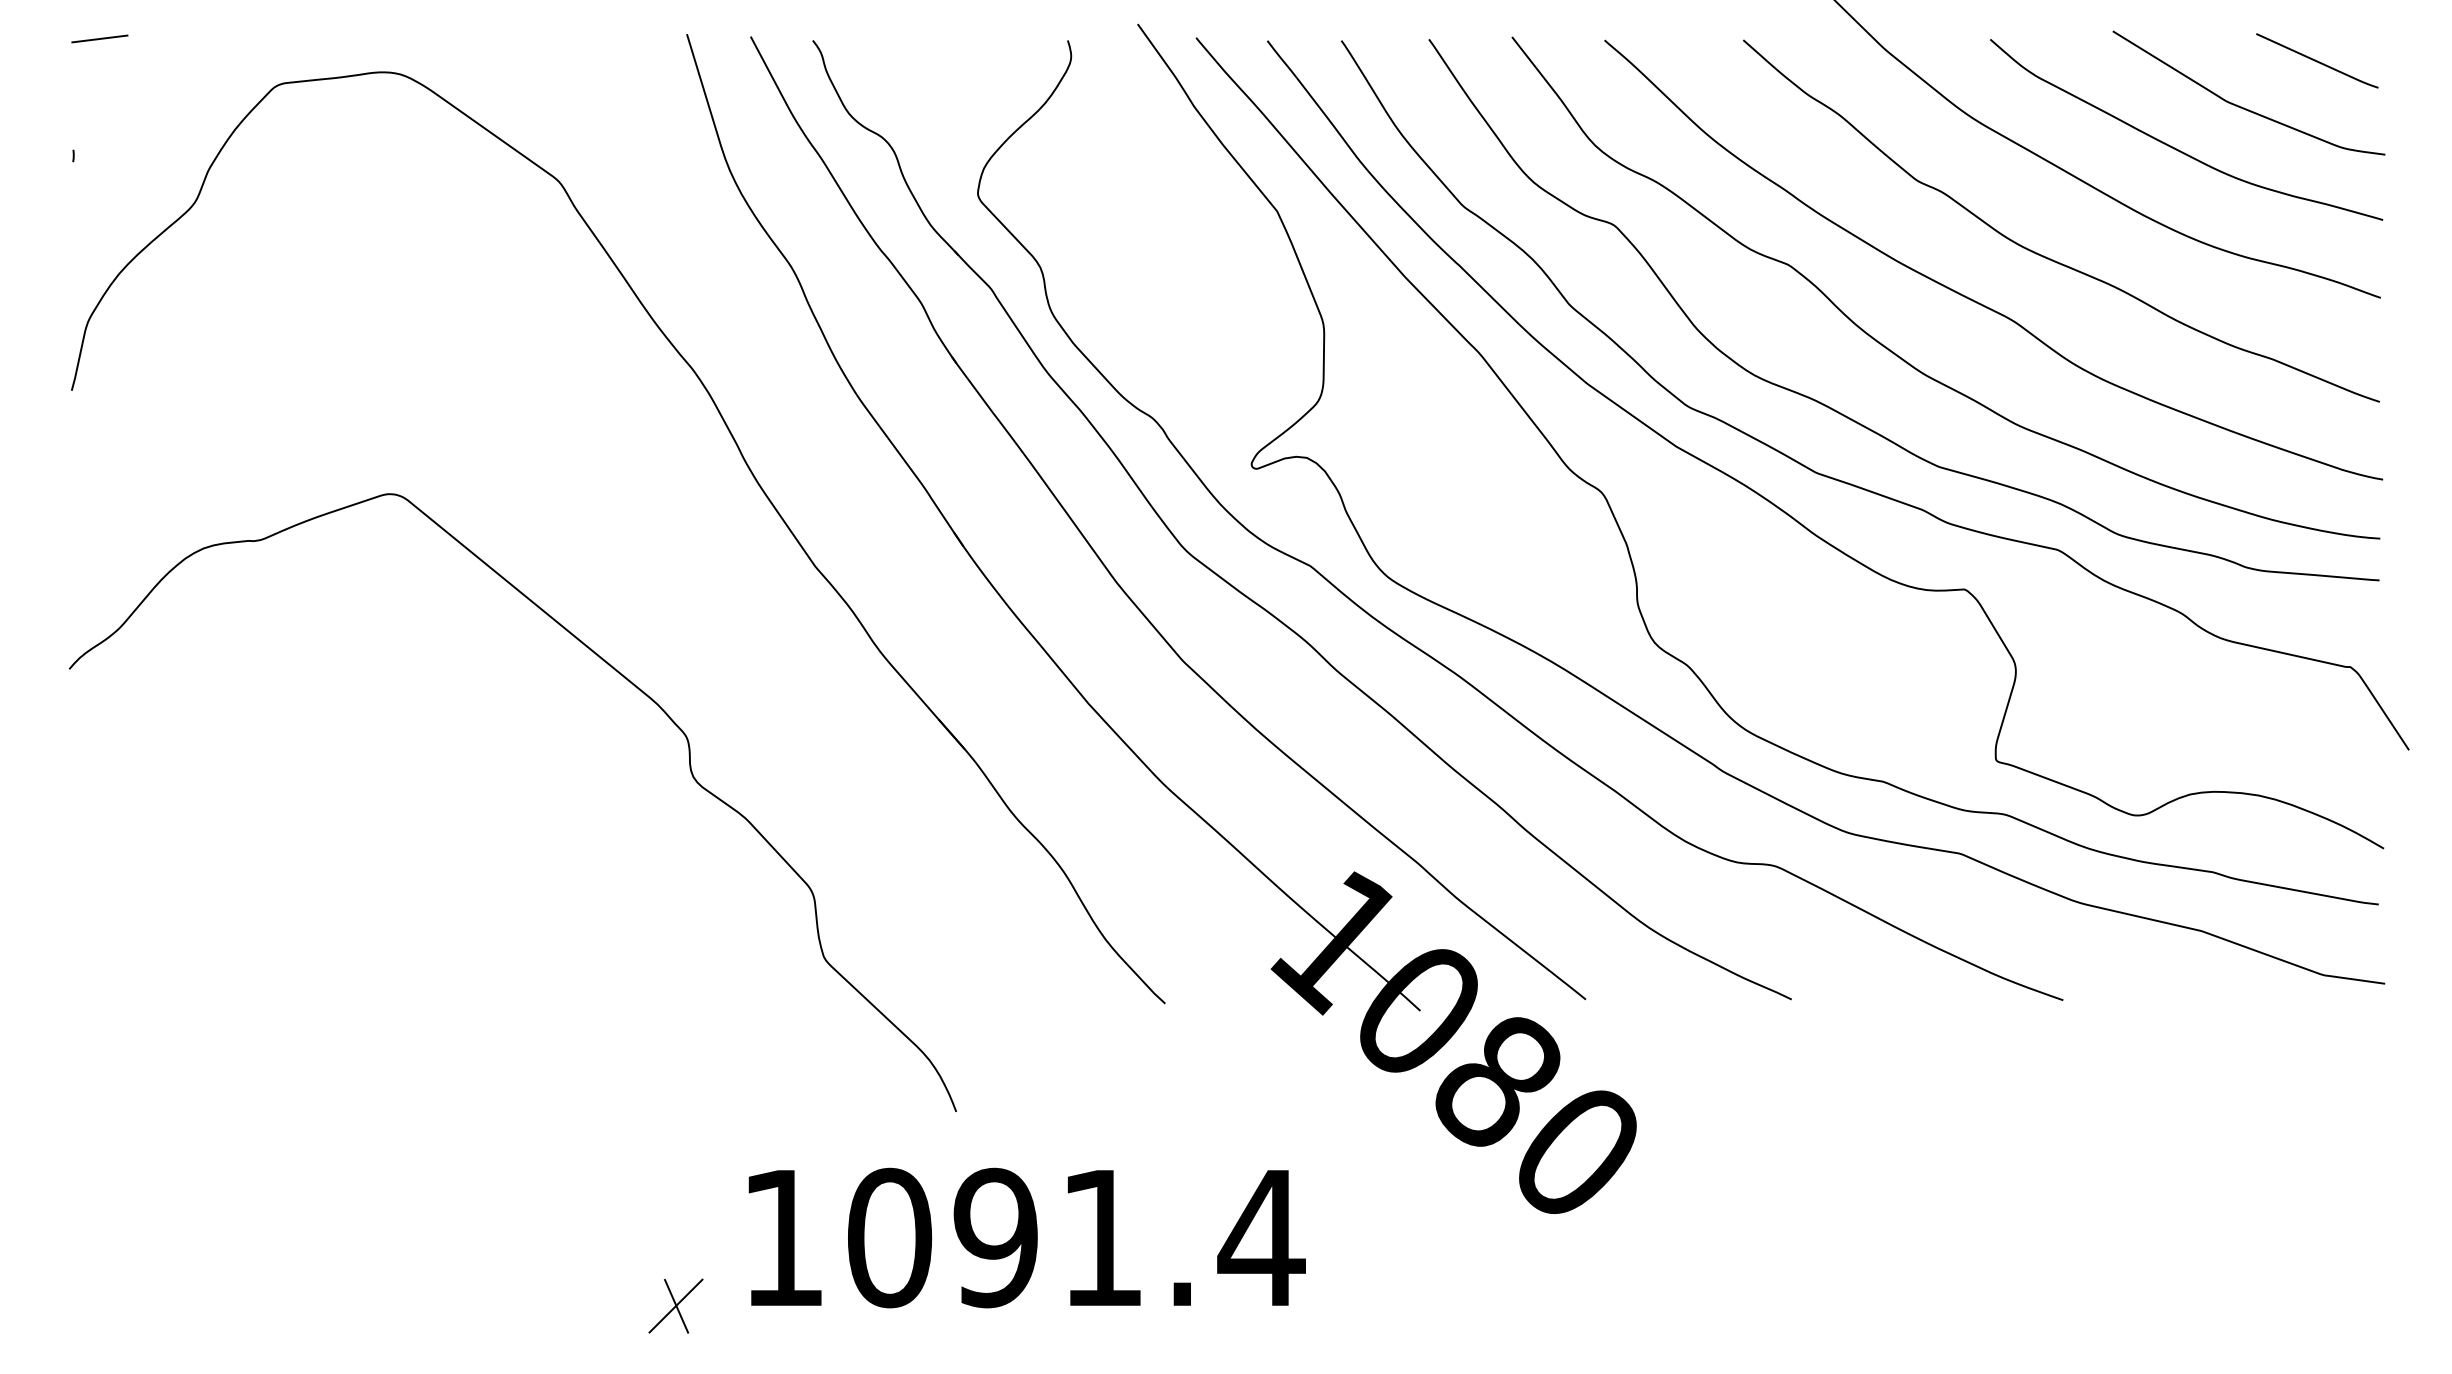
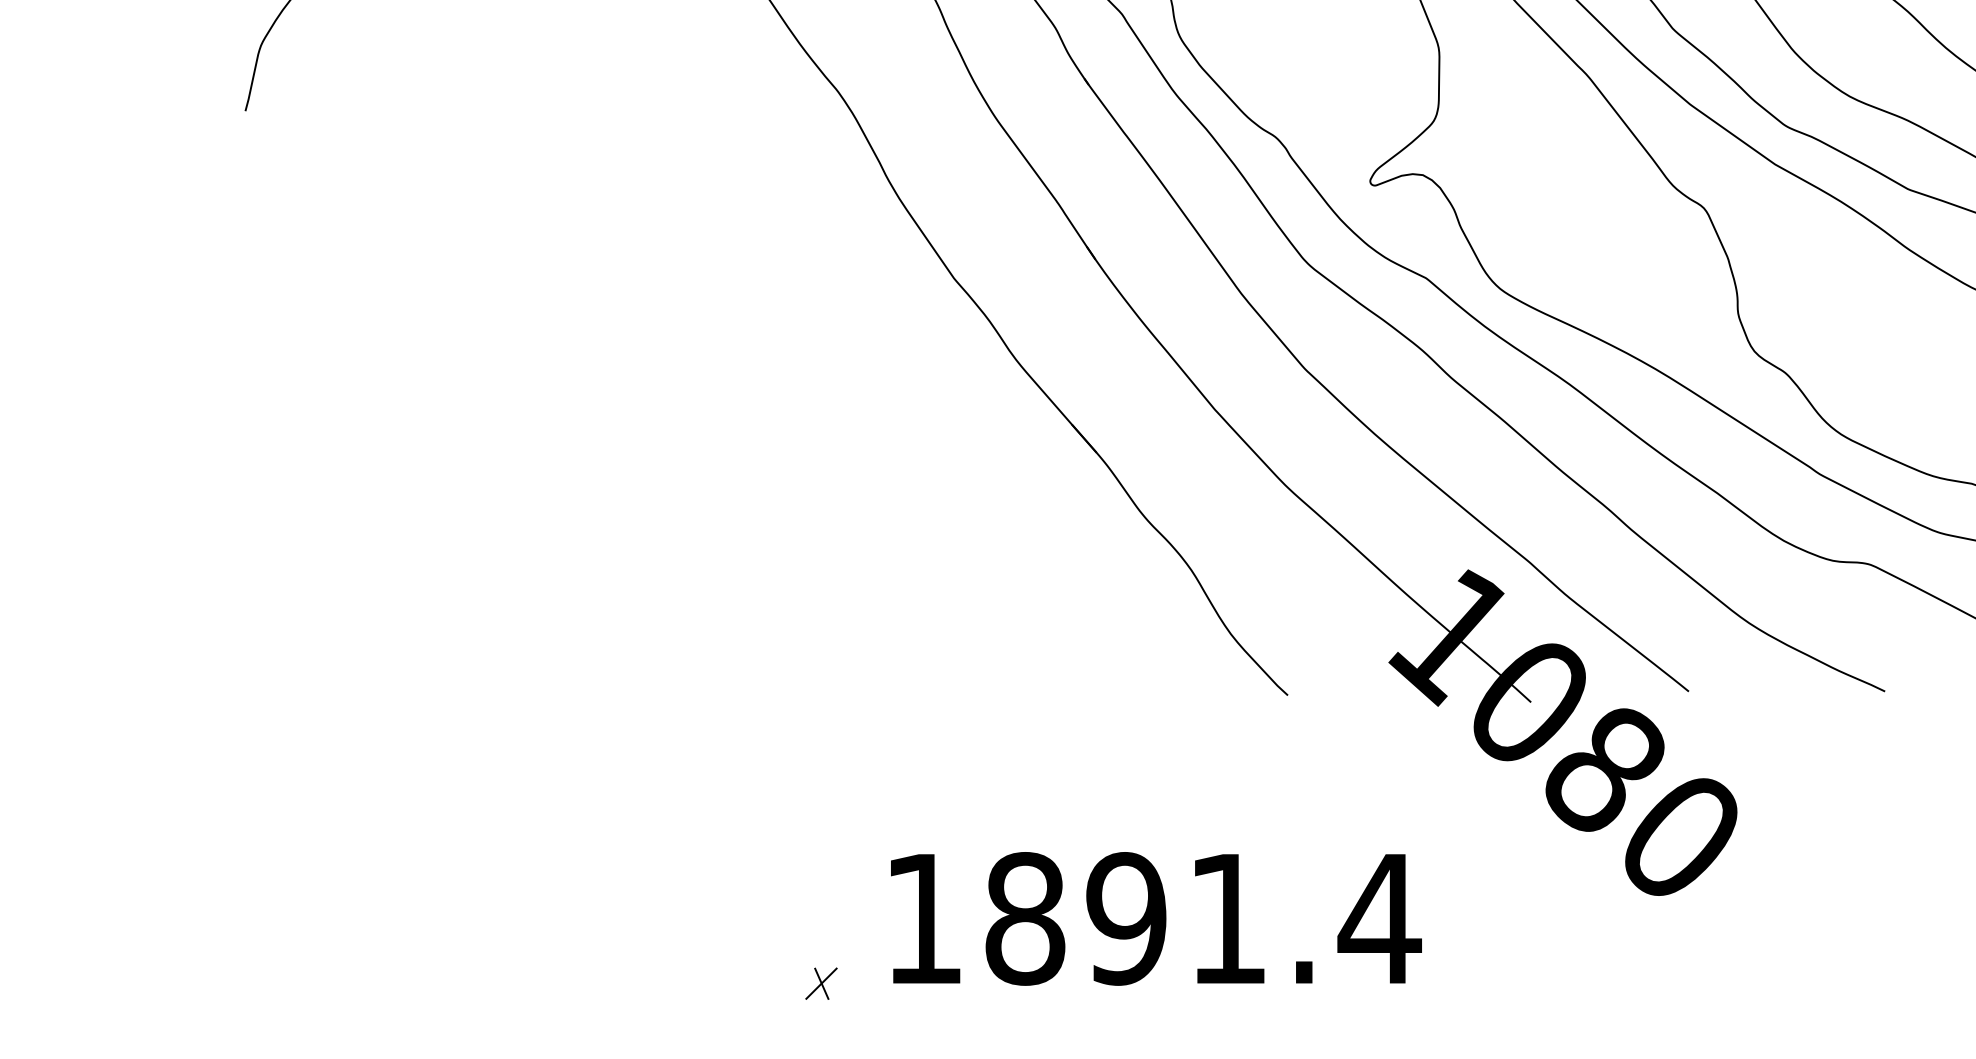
curve: (614, 670) -> (762, 377), removed
text: (890, 1238) -> (1025, 919), 1091.4 -> 1891.4
part: (675, 1305) -> (821, 983), size x0.6

